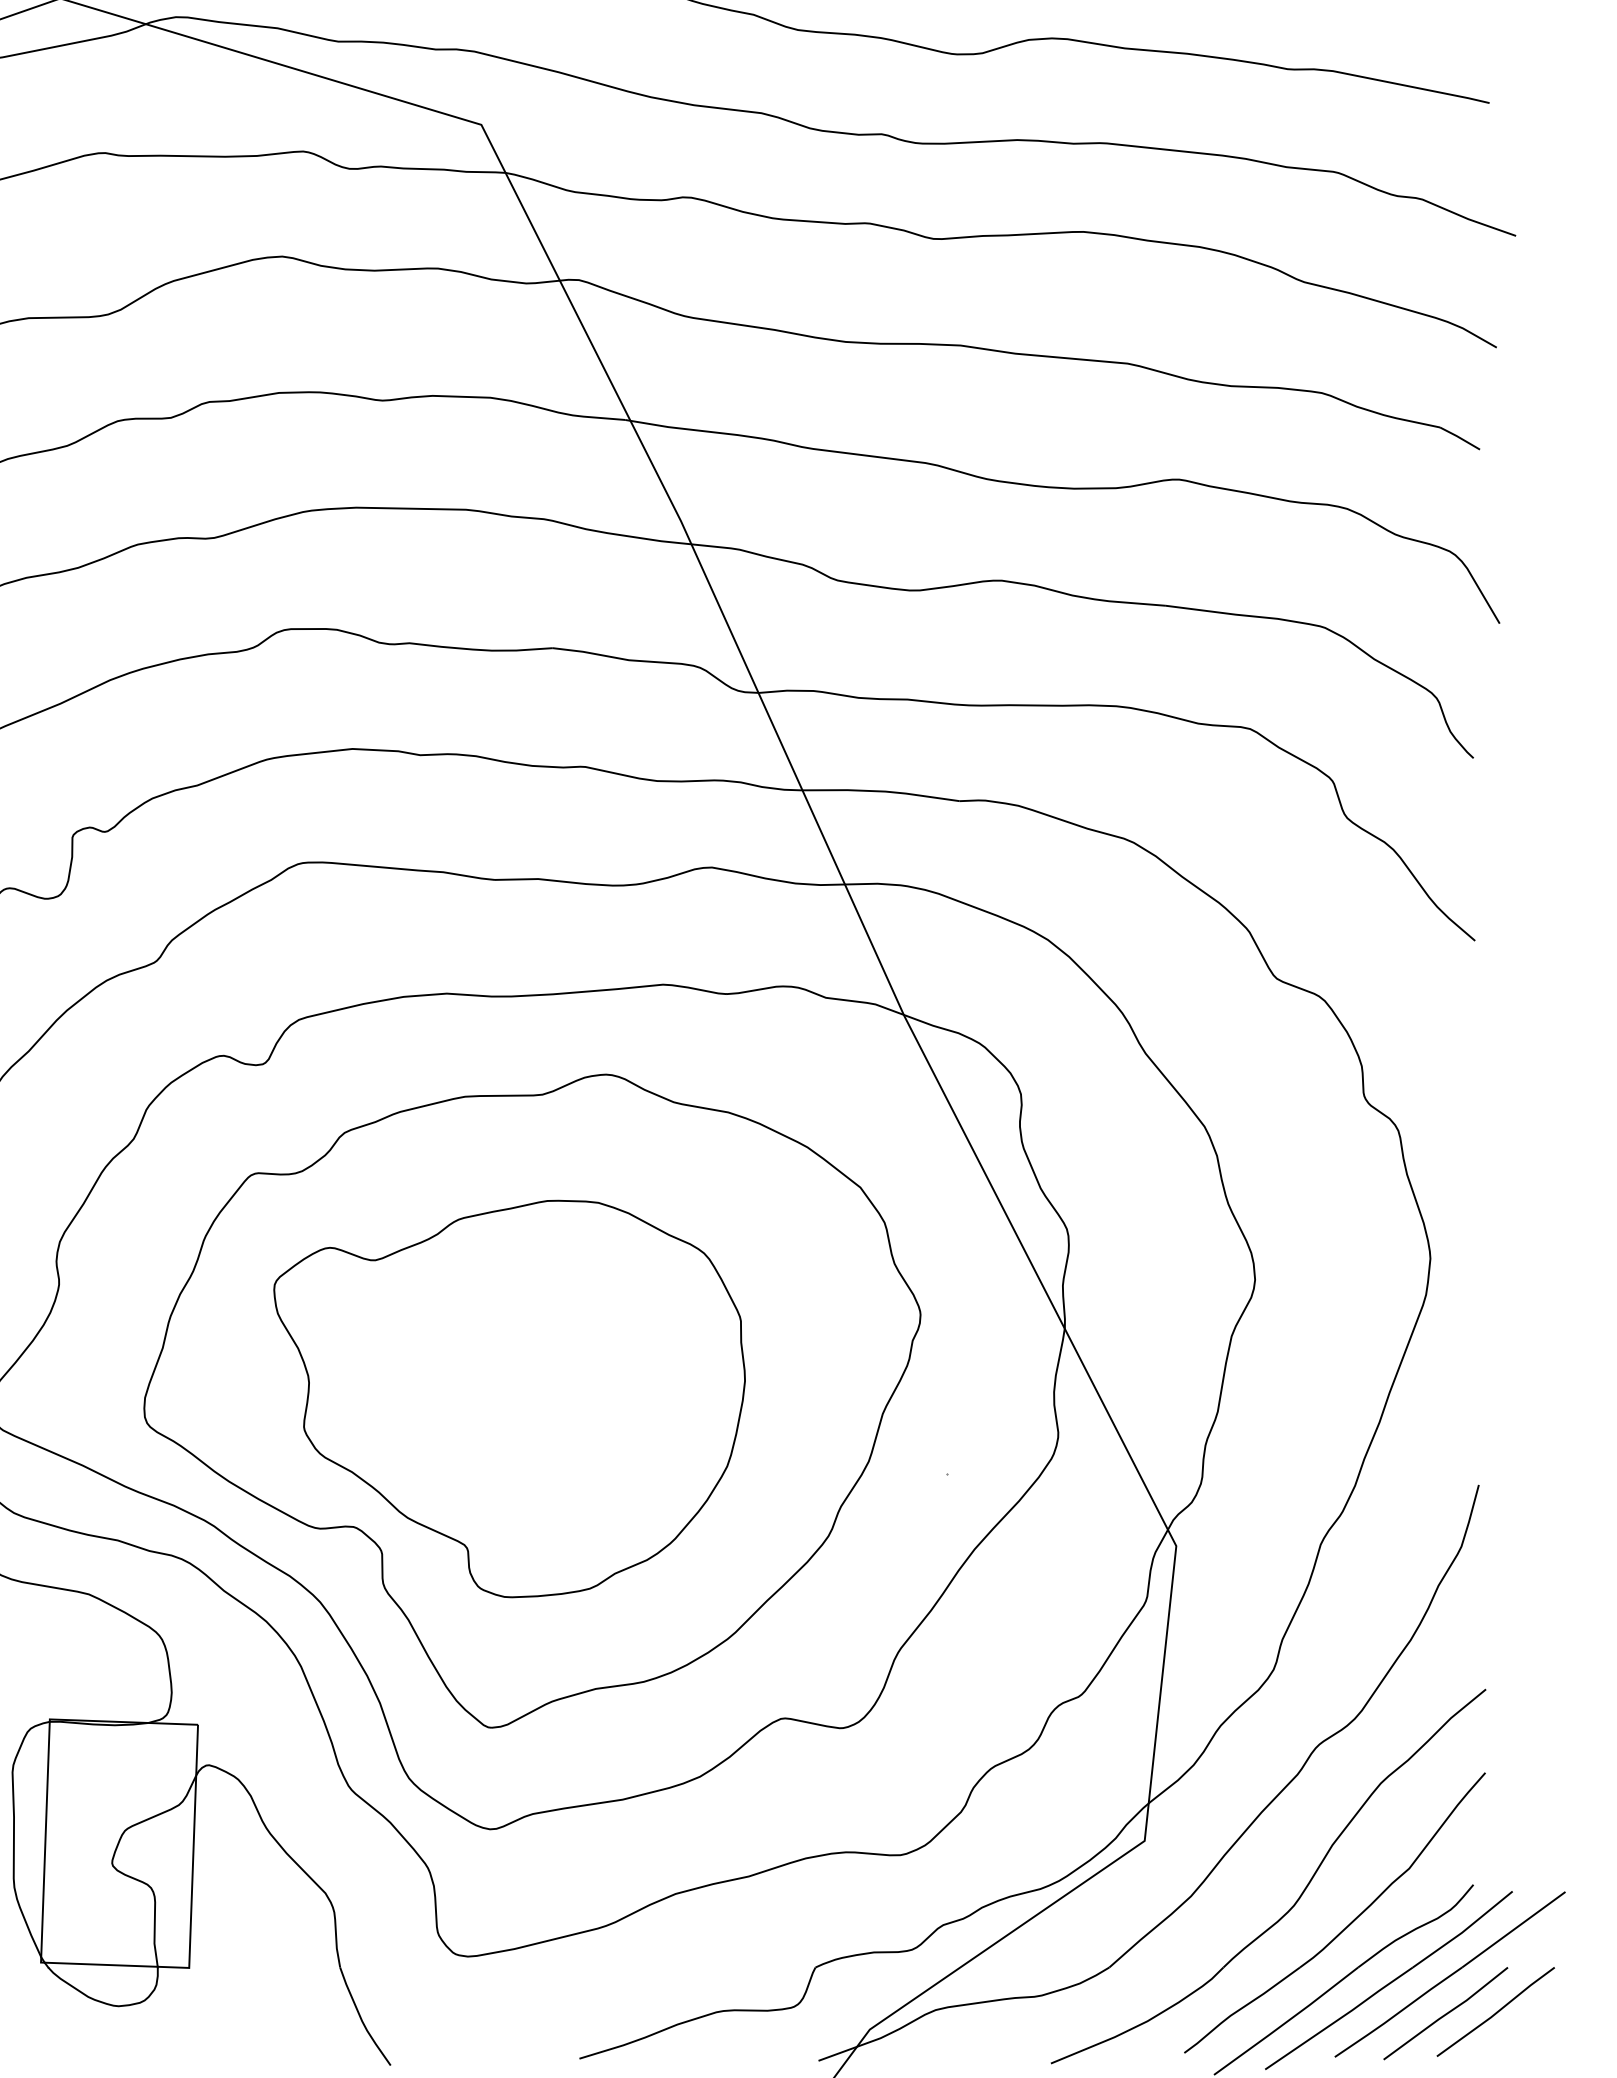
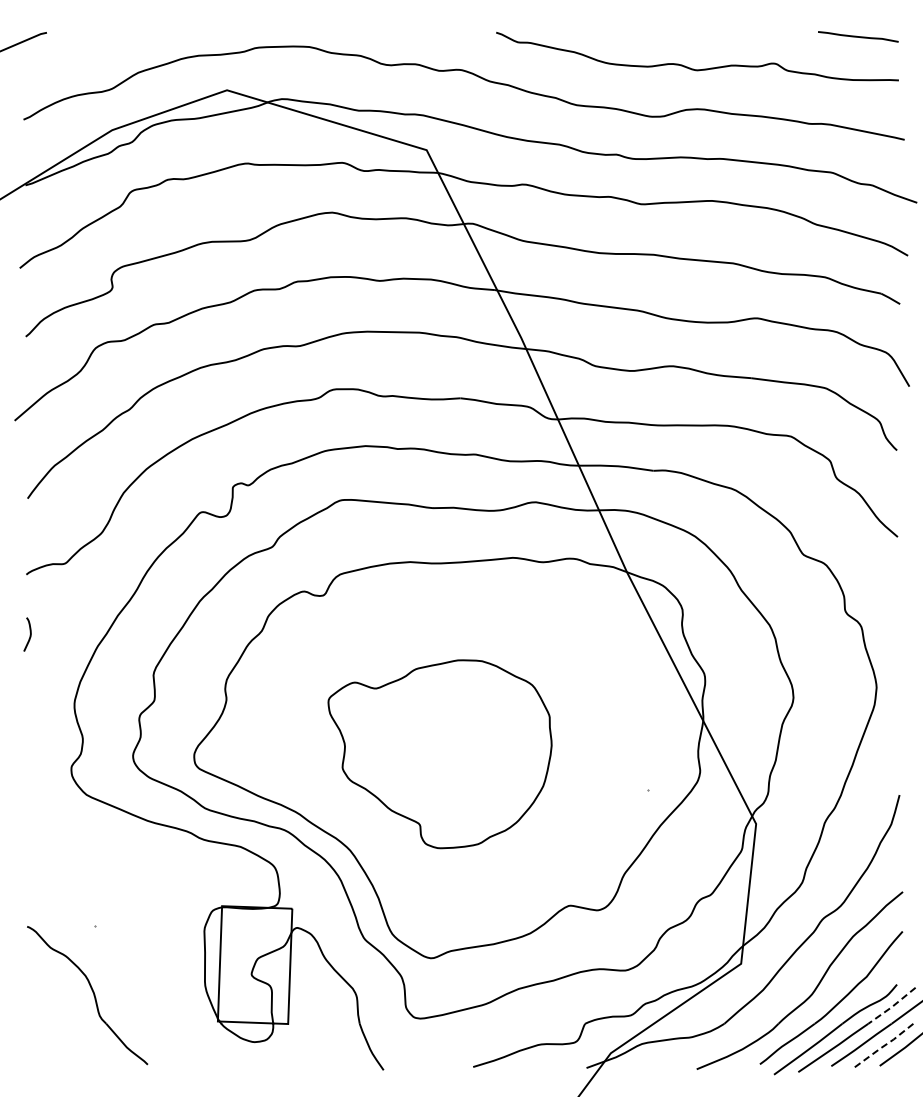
part: (531, 1399) -> (450, 754), removed
line: (1463, 1931) -> (892, 1006), solid -> dashed
line: (1444, 2015) -> (883, 1046), solid -> dashed

